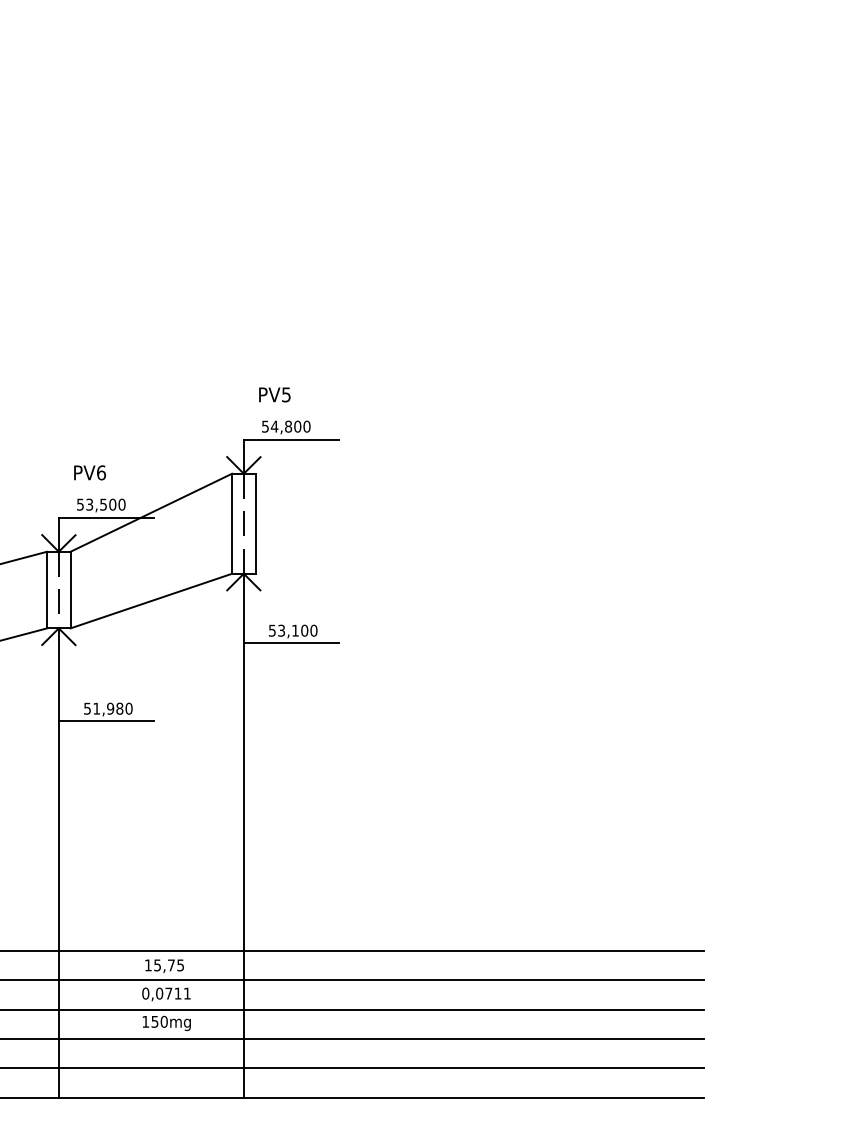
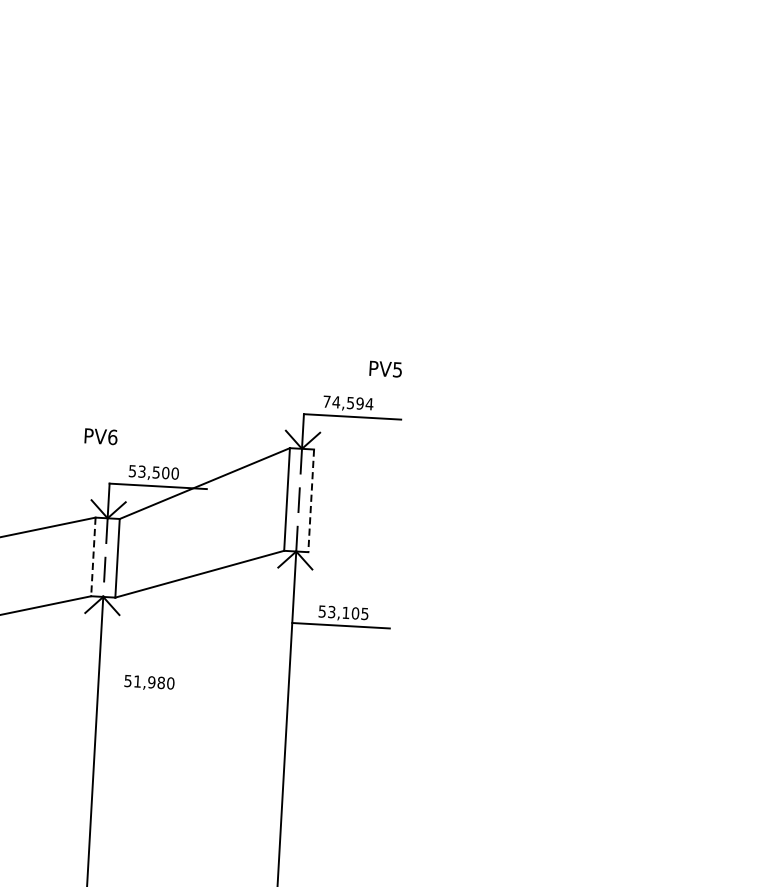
text: (274, 394) -> (385, 368), moved
text: (286, 426) -> (348, 402), 54,800 -> 74,594
text: (89, 472) -> (100, 436), moved
line: (255, 524) -> (311, 501), solid -> dashed
line: (47, 590) -> (93, 557), solid -> dashed
text: (313, 630) -> (364, 613), 53,100 -> 53,105
line: (105, 721) -> (145, 695), removed

